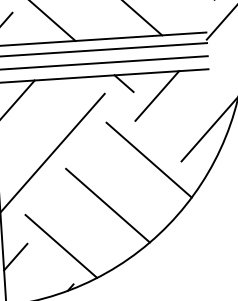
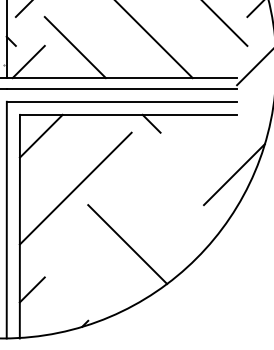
line: (156, 95) -> (183, 137), removed
line: (148, 159) -> (171, 201), removed
line: (61, 245) -> (78, 281), removed

